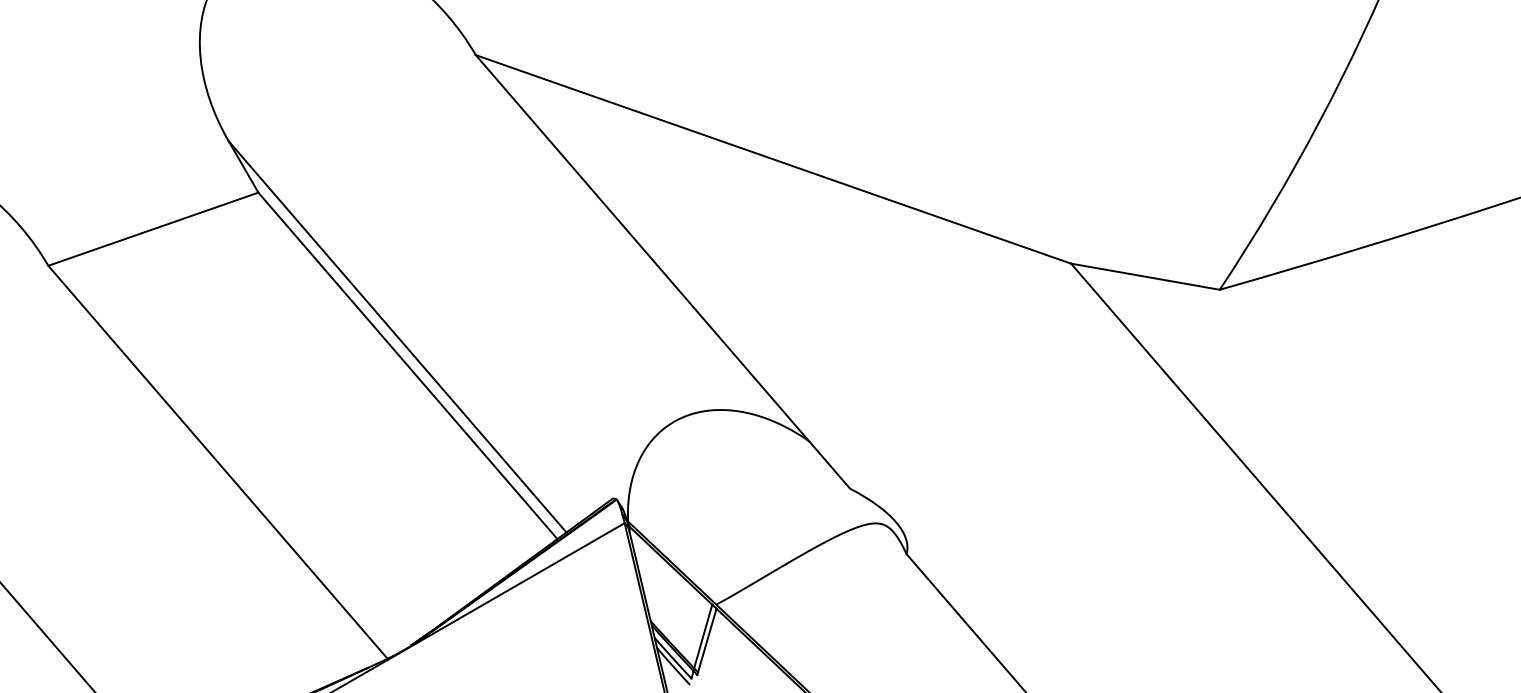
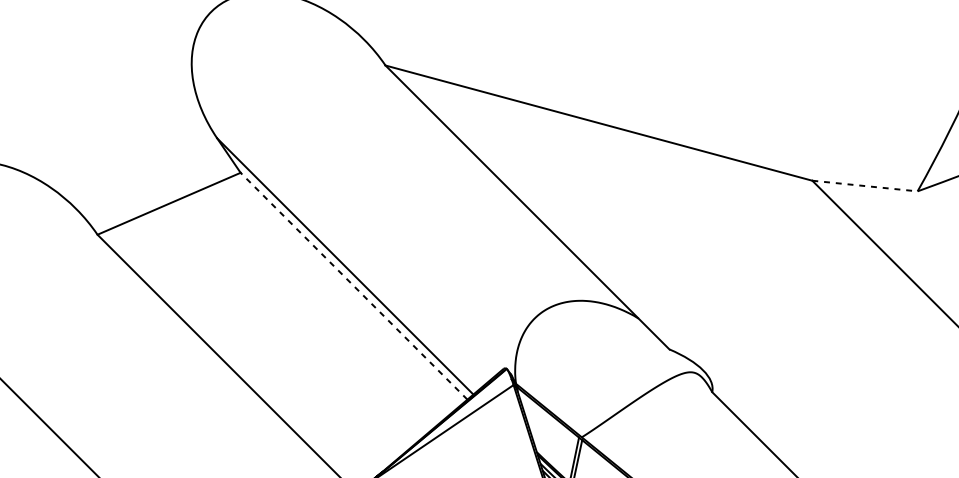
line: (1145, 276) -> (865, 185), solid -> dashed
line: (407, 365) -> (353, 285), solid -> dashed

